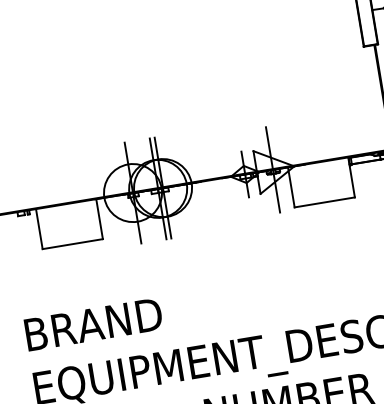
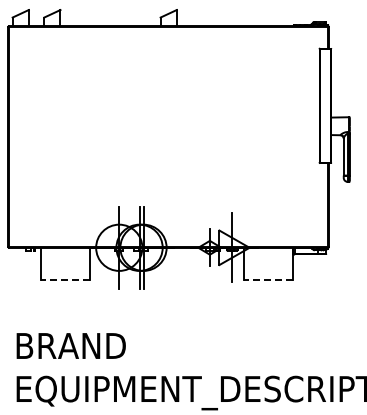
line: (324, 202) -> (268, 280), solid -> dashed
line: (71, 244) -> (64, 280), solid -> dashed

